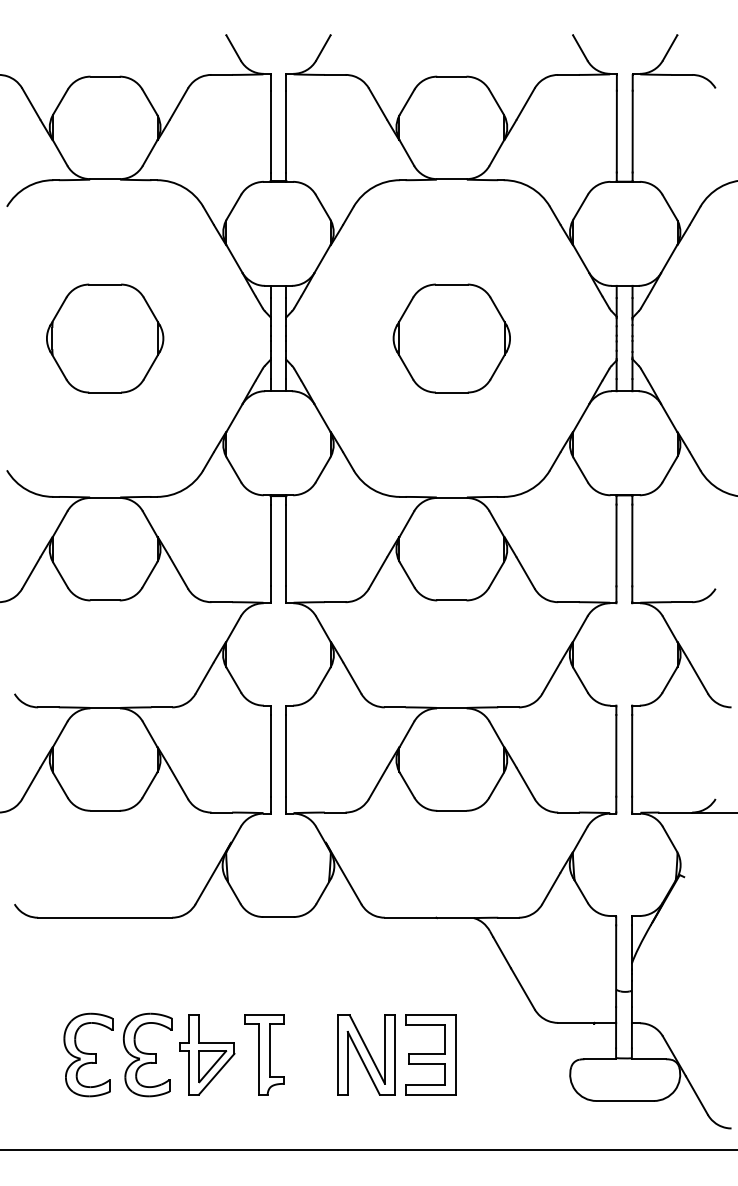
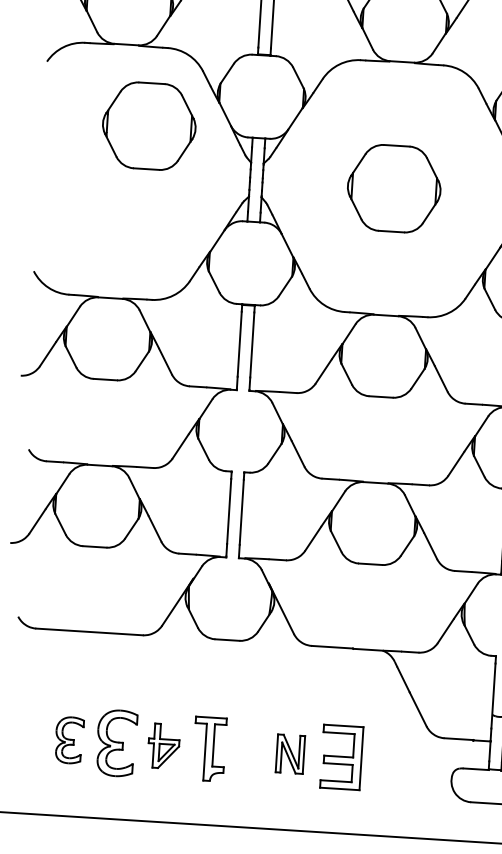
part: (105, 338) -> (149, 126), moved
part: (88, 1054) -> (69, 739), size x0.7
part: (207, 1054) -> (164, 745), size x0.7
part: (366, 1054) -> (290, 753), size x0.6

